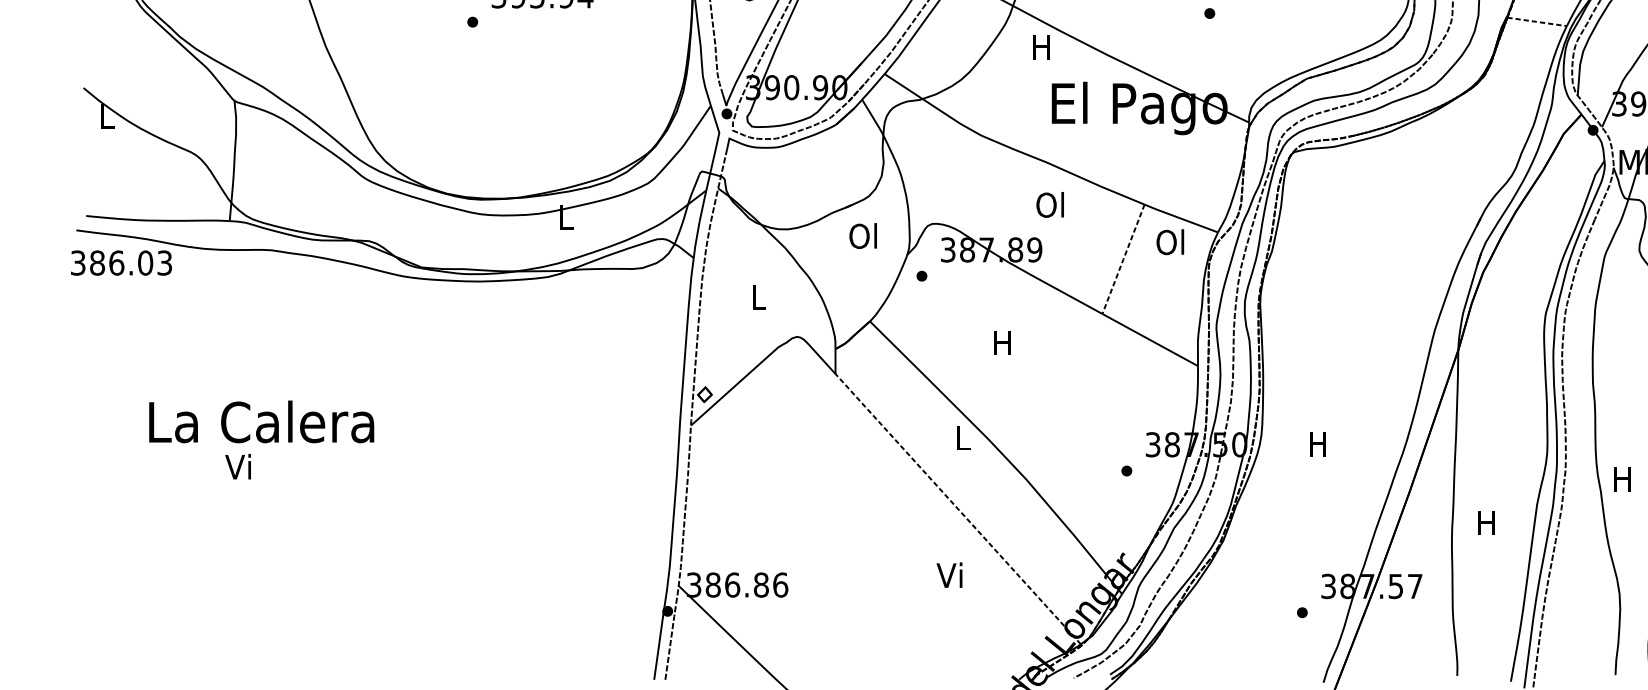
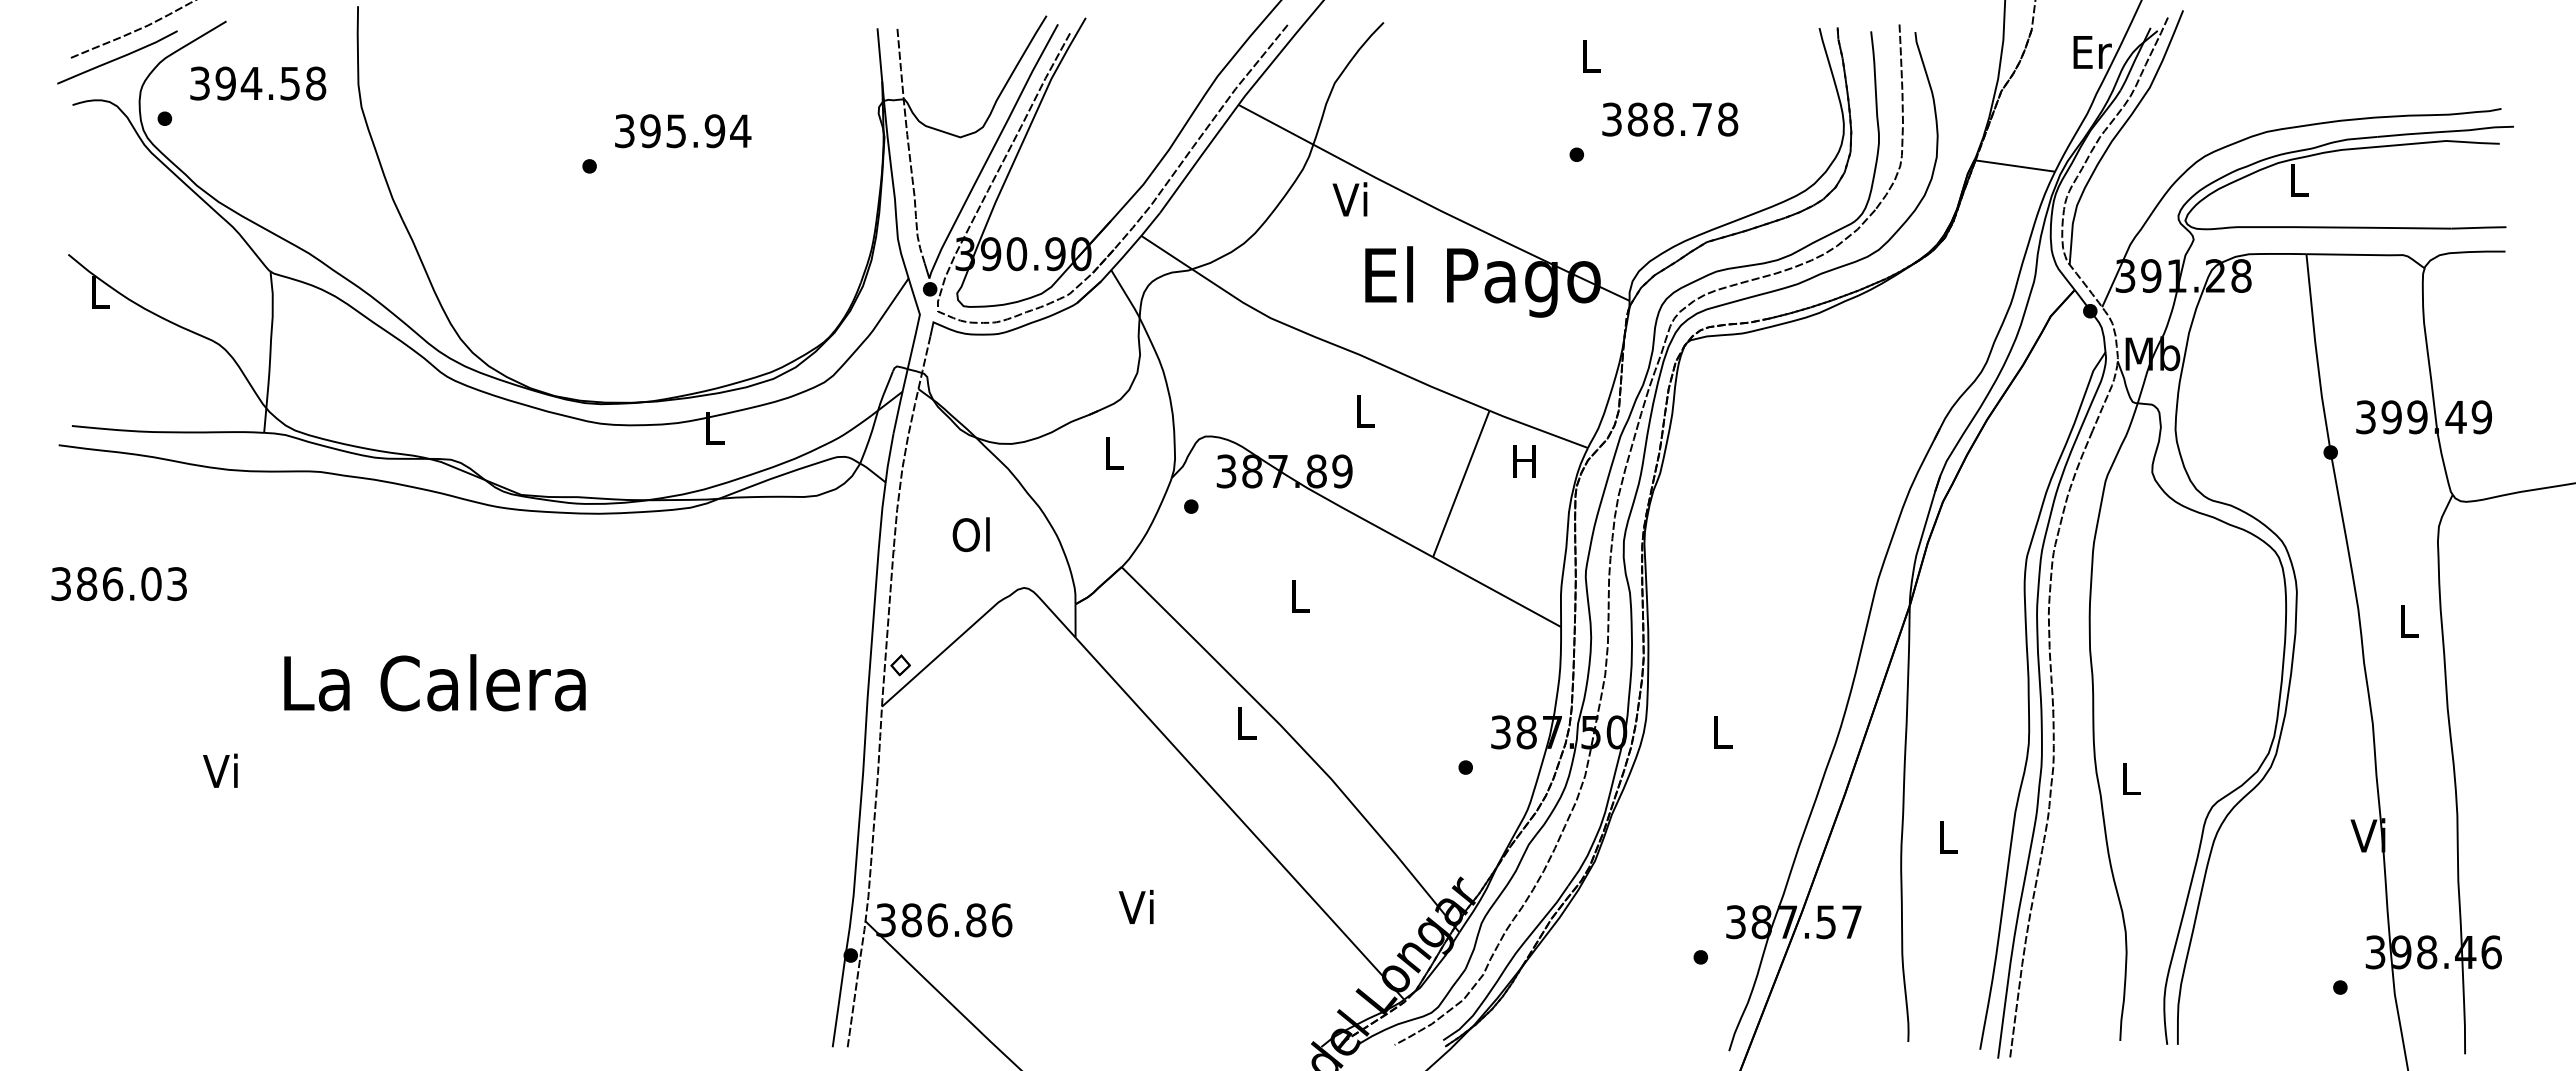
line: (1536, 21) -> (2014, 165), dashed -> solid
text: (1040, 46) -> (1349, 199), H -> Vi
text: (1049, 204) -> (1362, 410), Ol -> L
text: (863, 235) -> (1112, 452), Ol -> L
text: (1169, 241) -> (1523, 460), Ol -> H
line: (1123, 258) -> (1461, 483), dashed -> solid
text: (120, 262) -> (118, 583), moved
text: (757, 297) -> (970, 534), L -> Ol
text: (1001, 343) -> (1298, 596), H -> L
text: (261, 421) -> (434, 682), moved
text: (1317, 444) -> (1721, 732), H -> L
text: (238, 466) -> (220, 770), moved
text: (1622, 479) -> (2129, 778), H -> L
line: (957, 509) -> (1239, 818), dashed -> solid
text: (1485, 523) -> (1946, 837), H -> L
text: (948, 574) -> (1135, 906), moved

